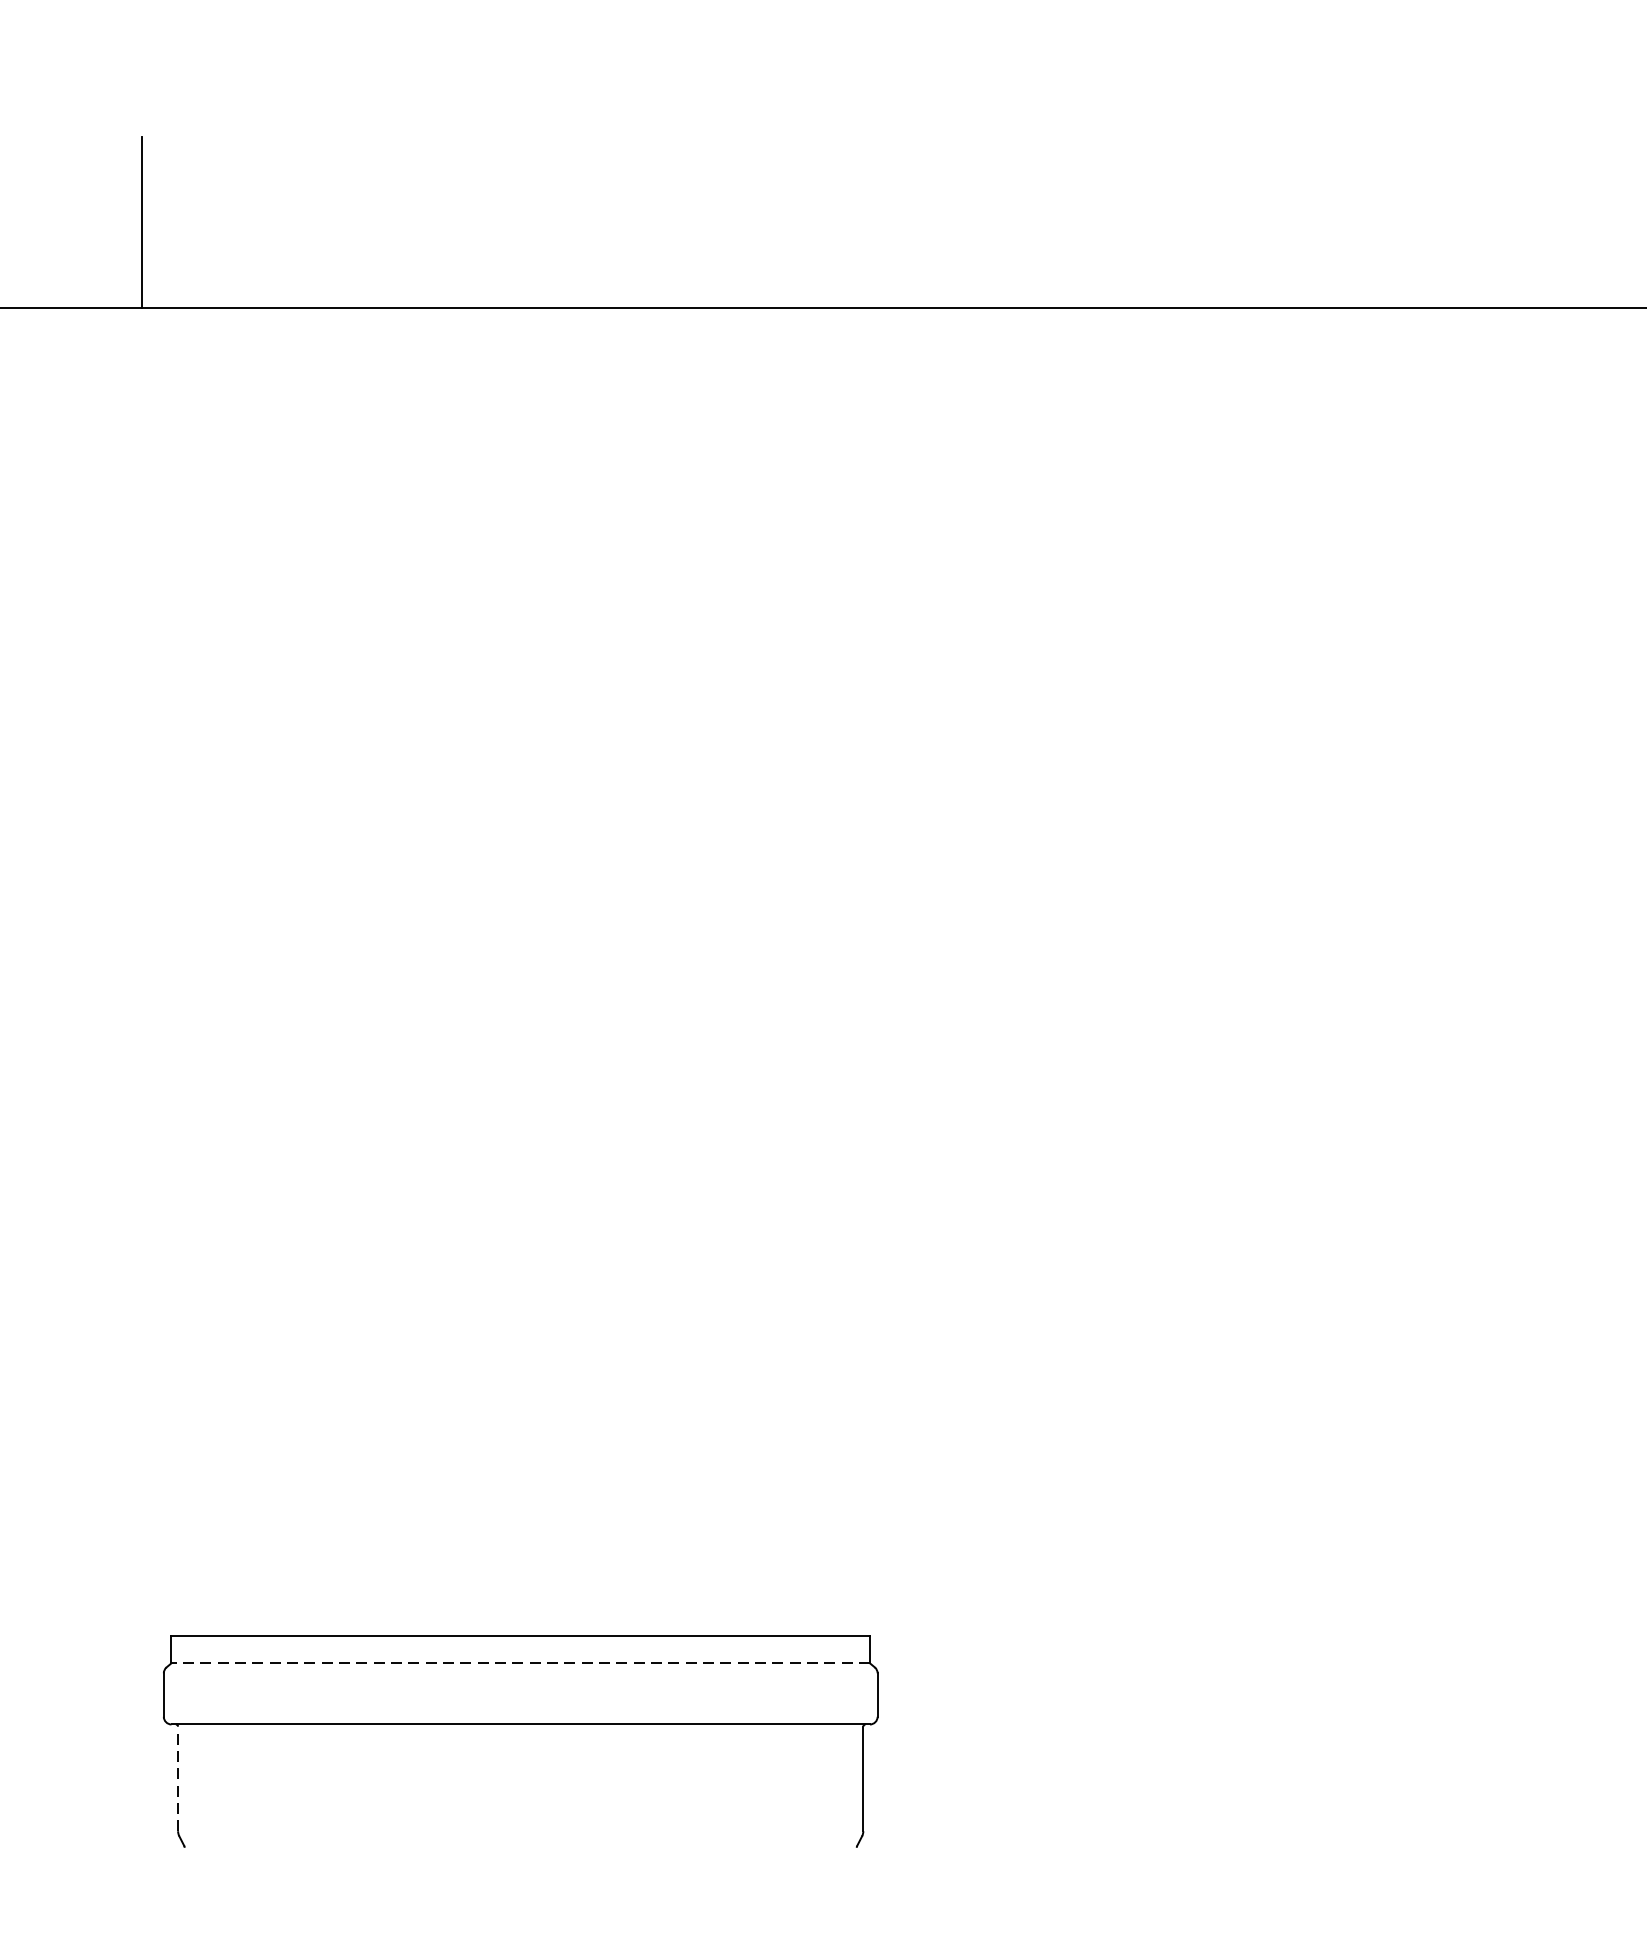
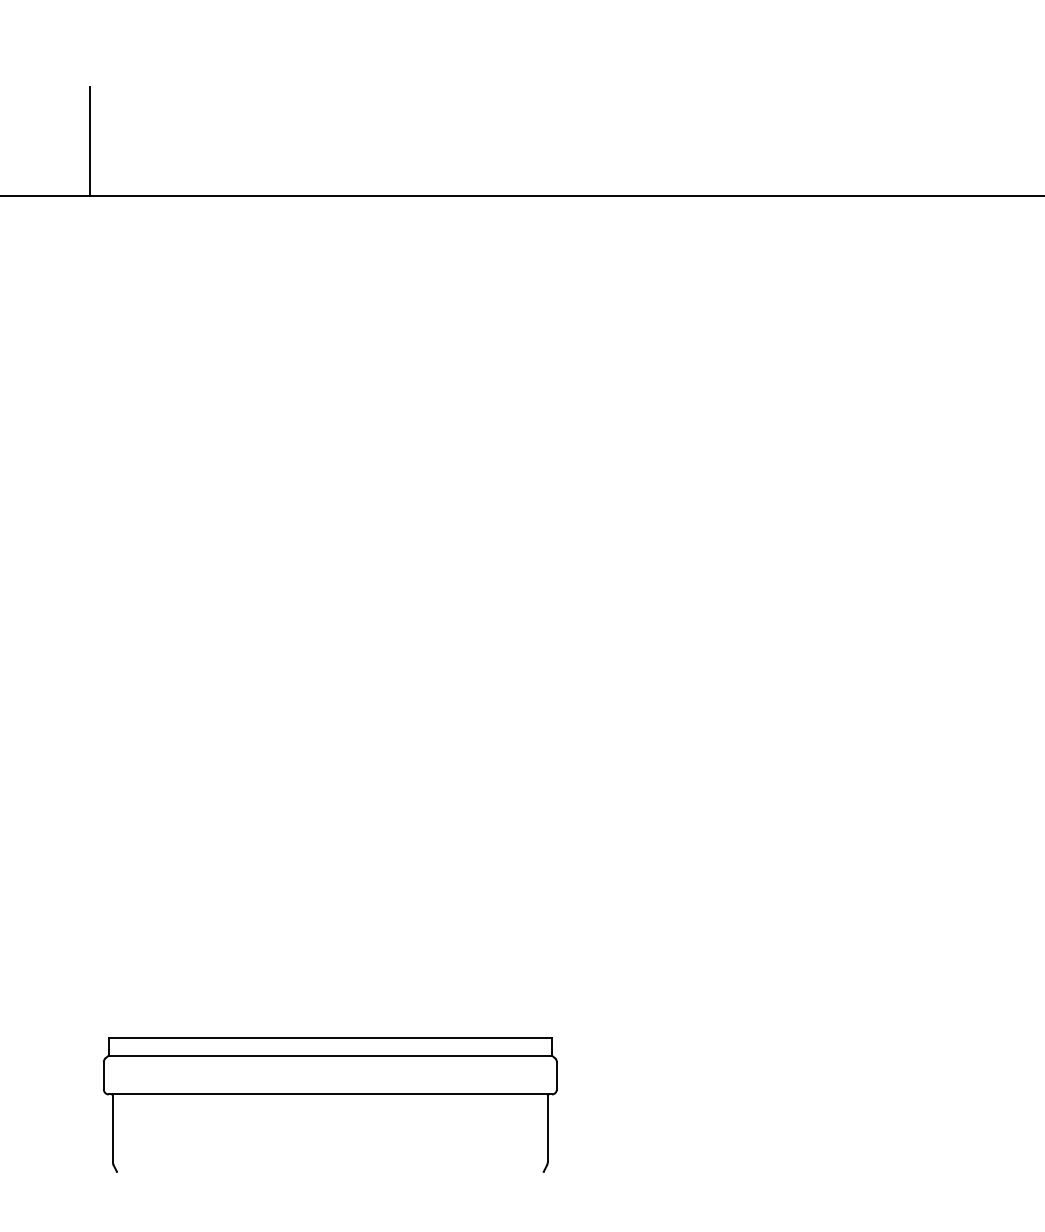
line: (520, 1663) -> (330, 1055), dashed -> solid
line: (177, 1778) -> (112, 1128), dashed -> solid

